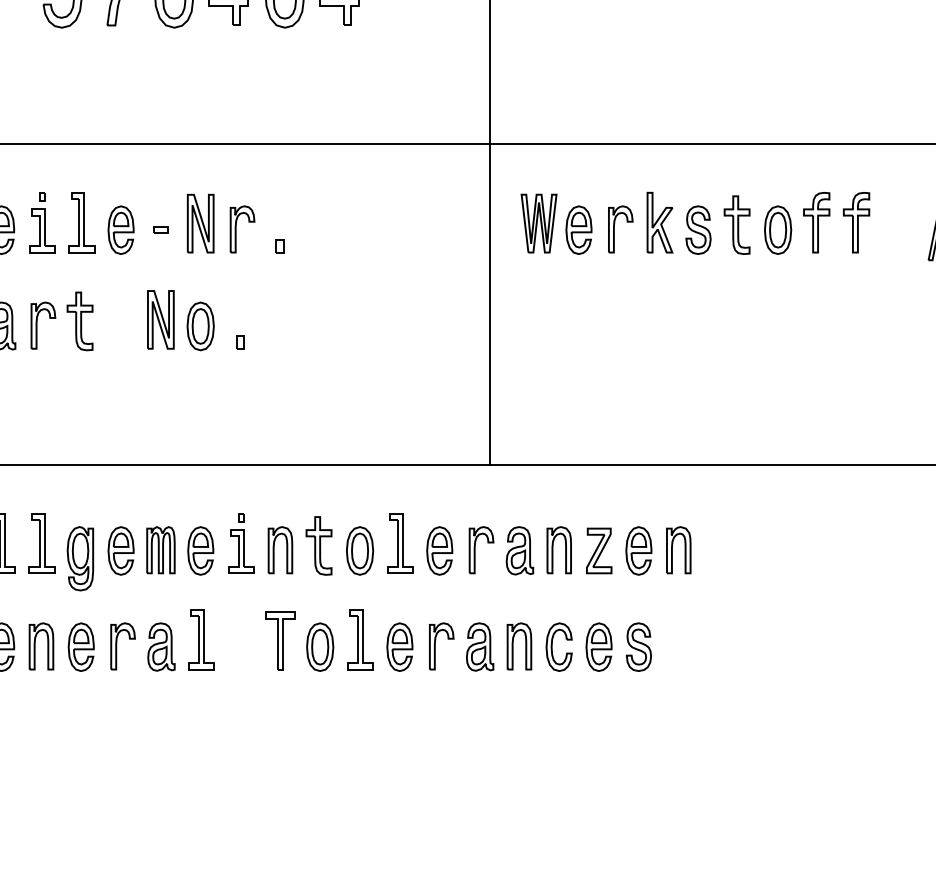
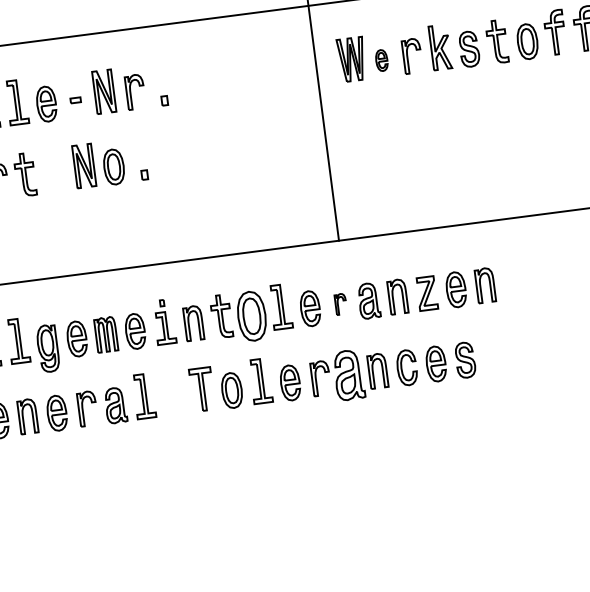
part: (578, 229) -> (381, 60), size x0.6
part: (360, 550) -> (252, 315), size x1.4
part: (481, 550) -> (340, 304), size x0.6
part: (480, 646) -> (349, 374), size x1.4

